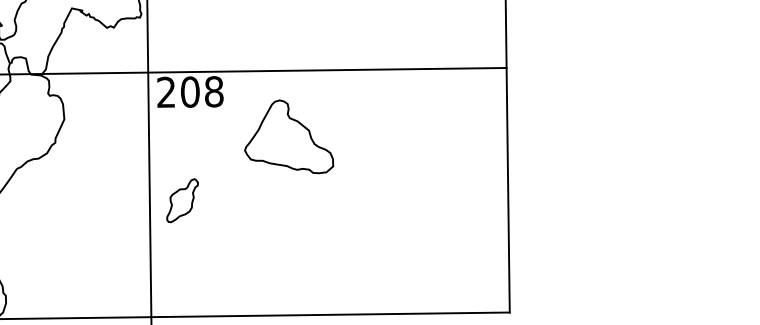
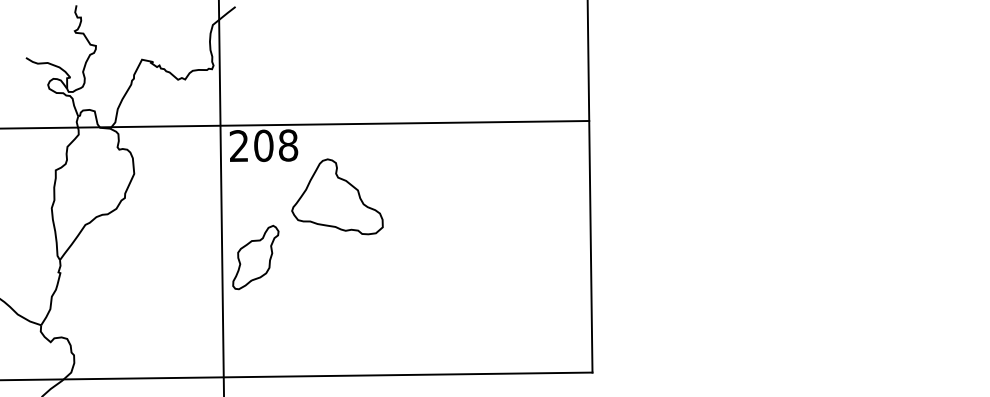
part: (289, 136) -> (337, 196), moved
part: (182, 200) -> (255, 257), size x1.43

